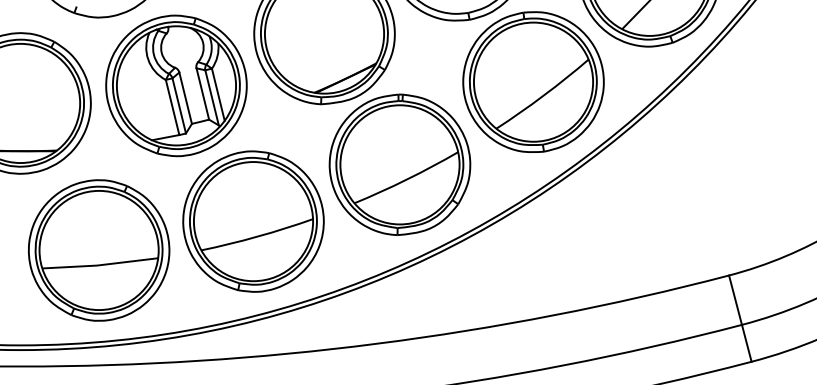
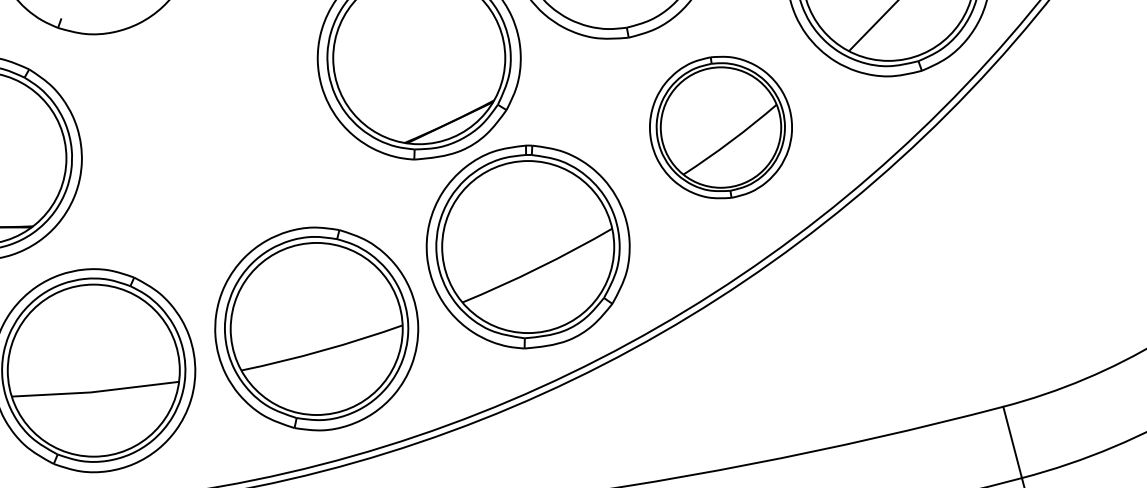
part: (533, 81) -> (720, 126), size x0.7
part: (176, 85) -> (205, 132), removed

